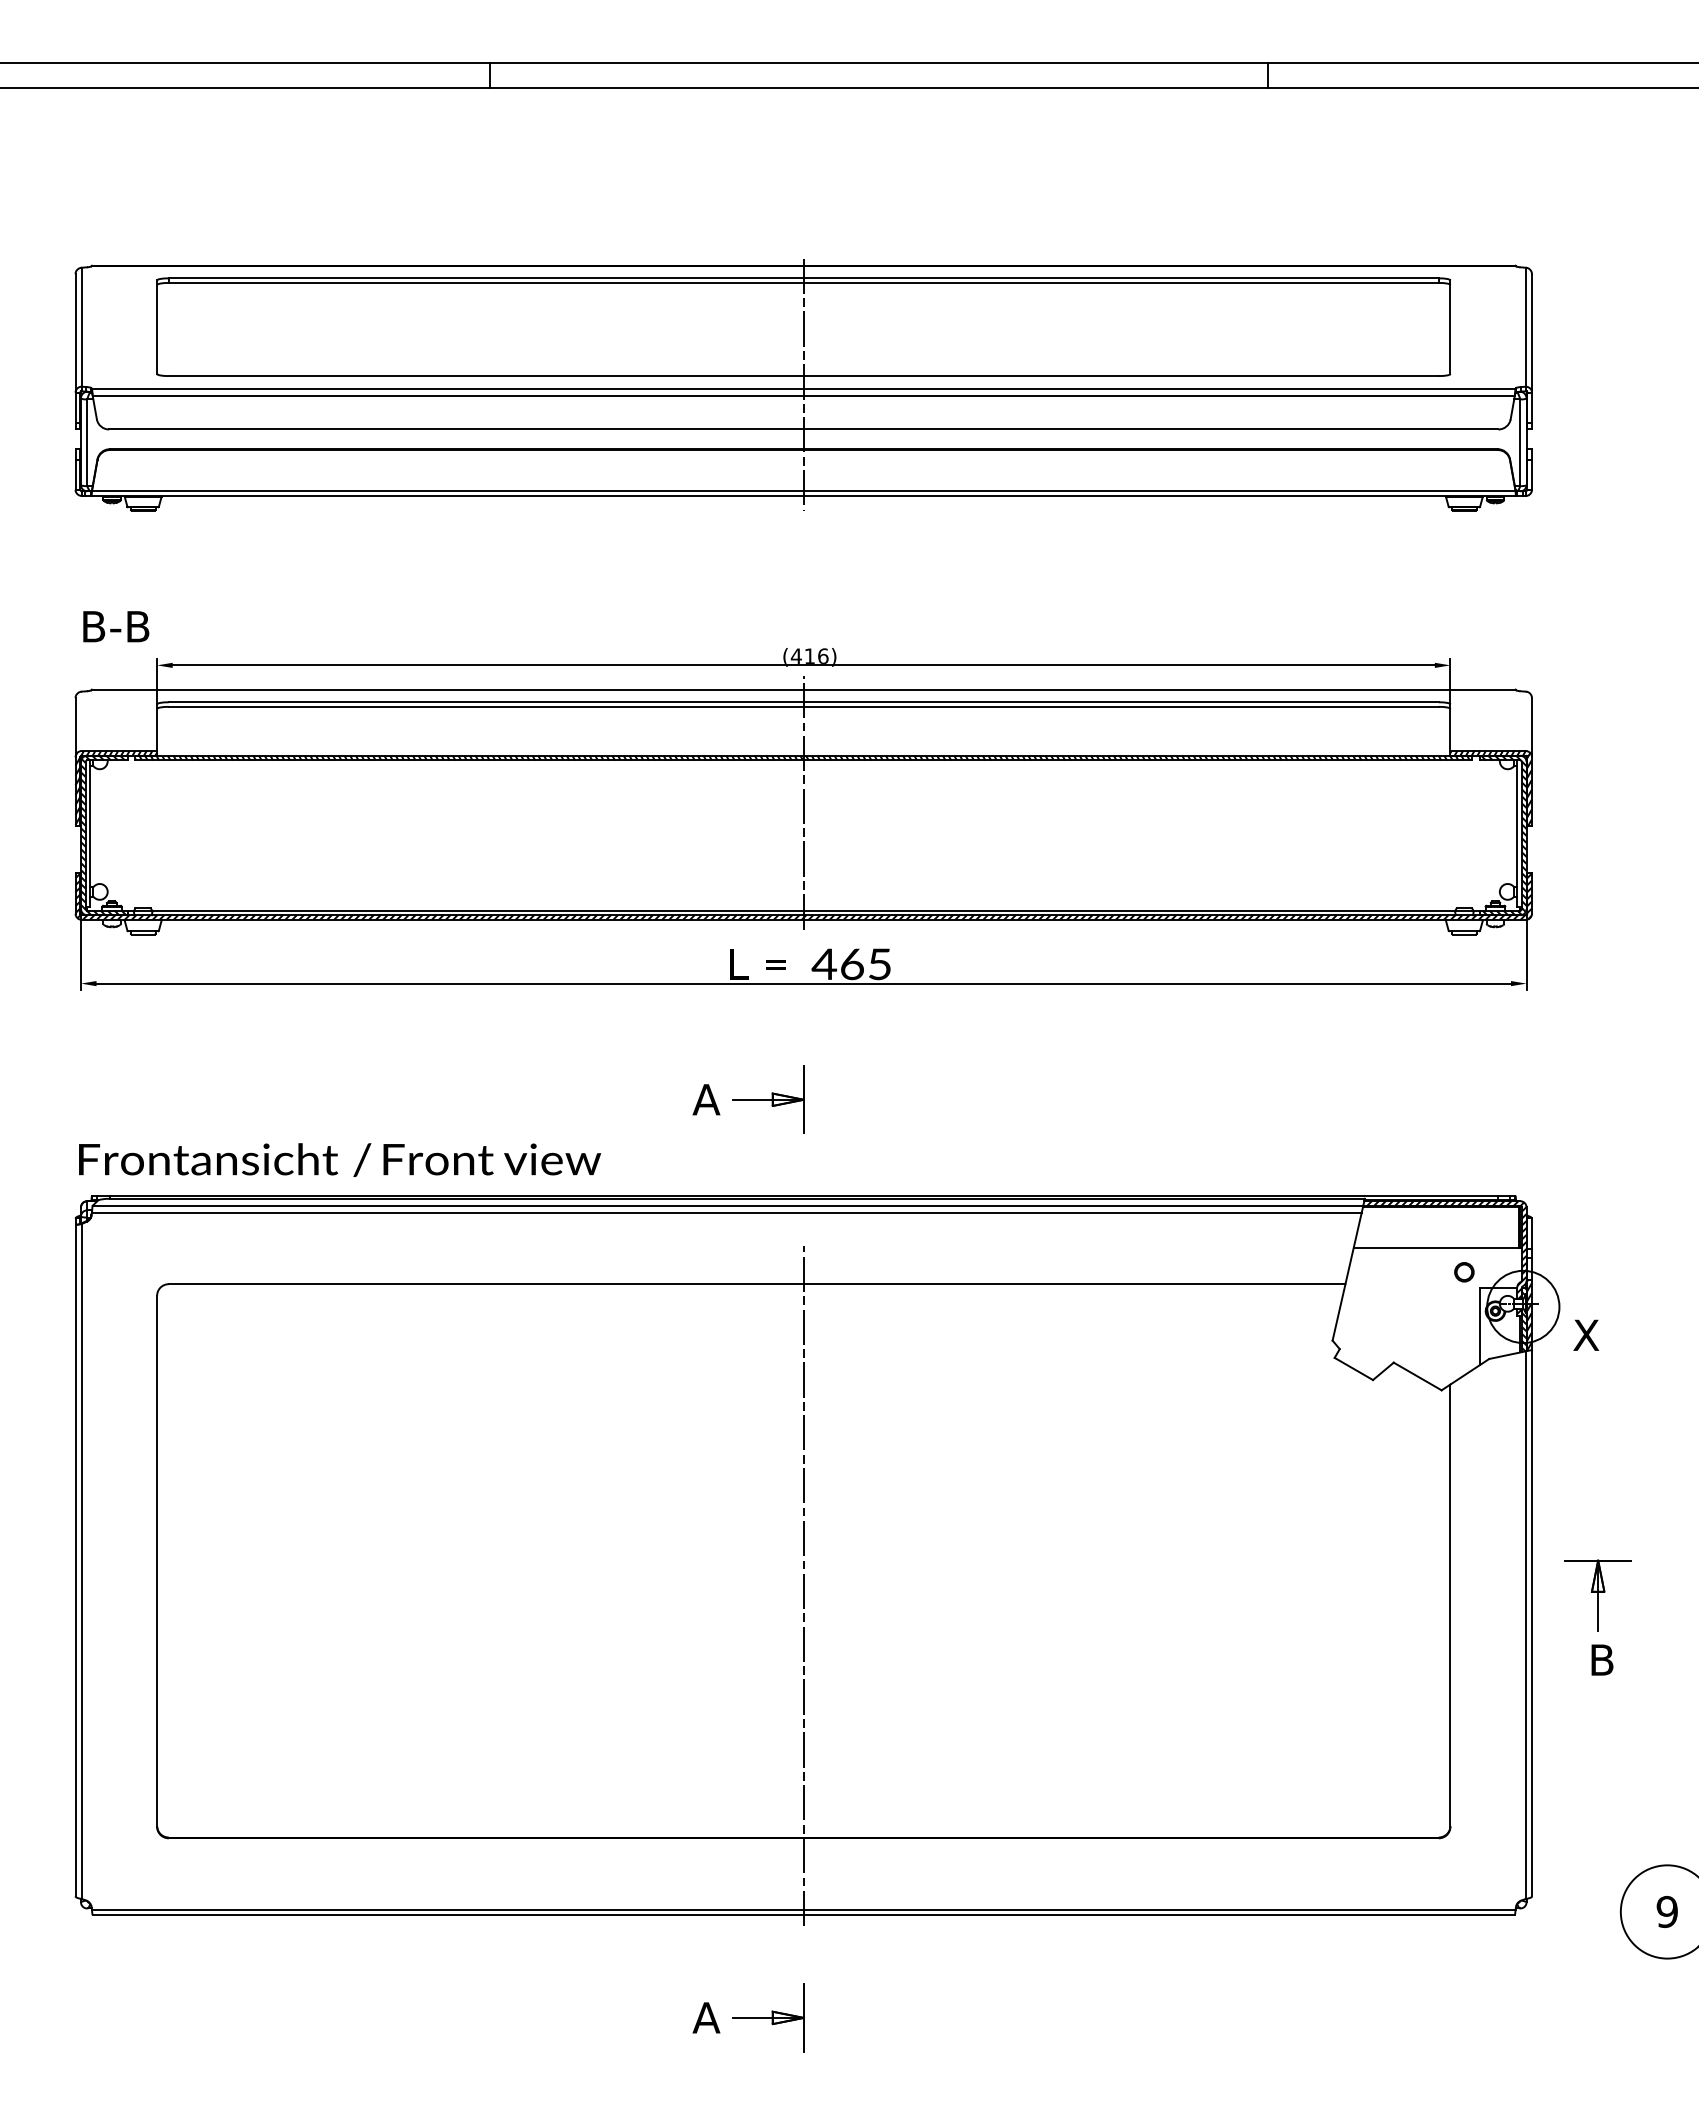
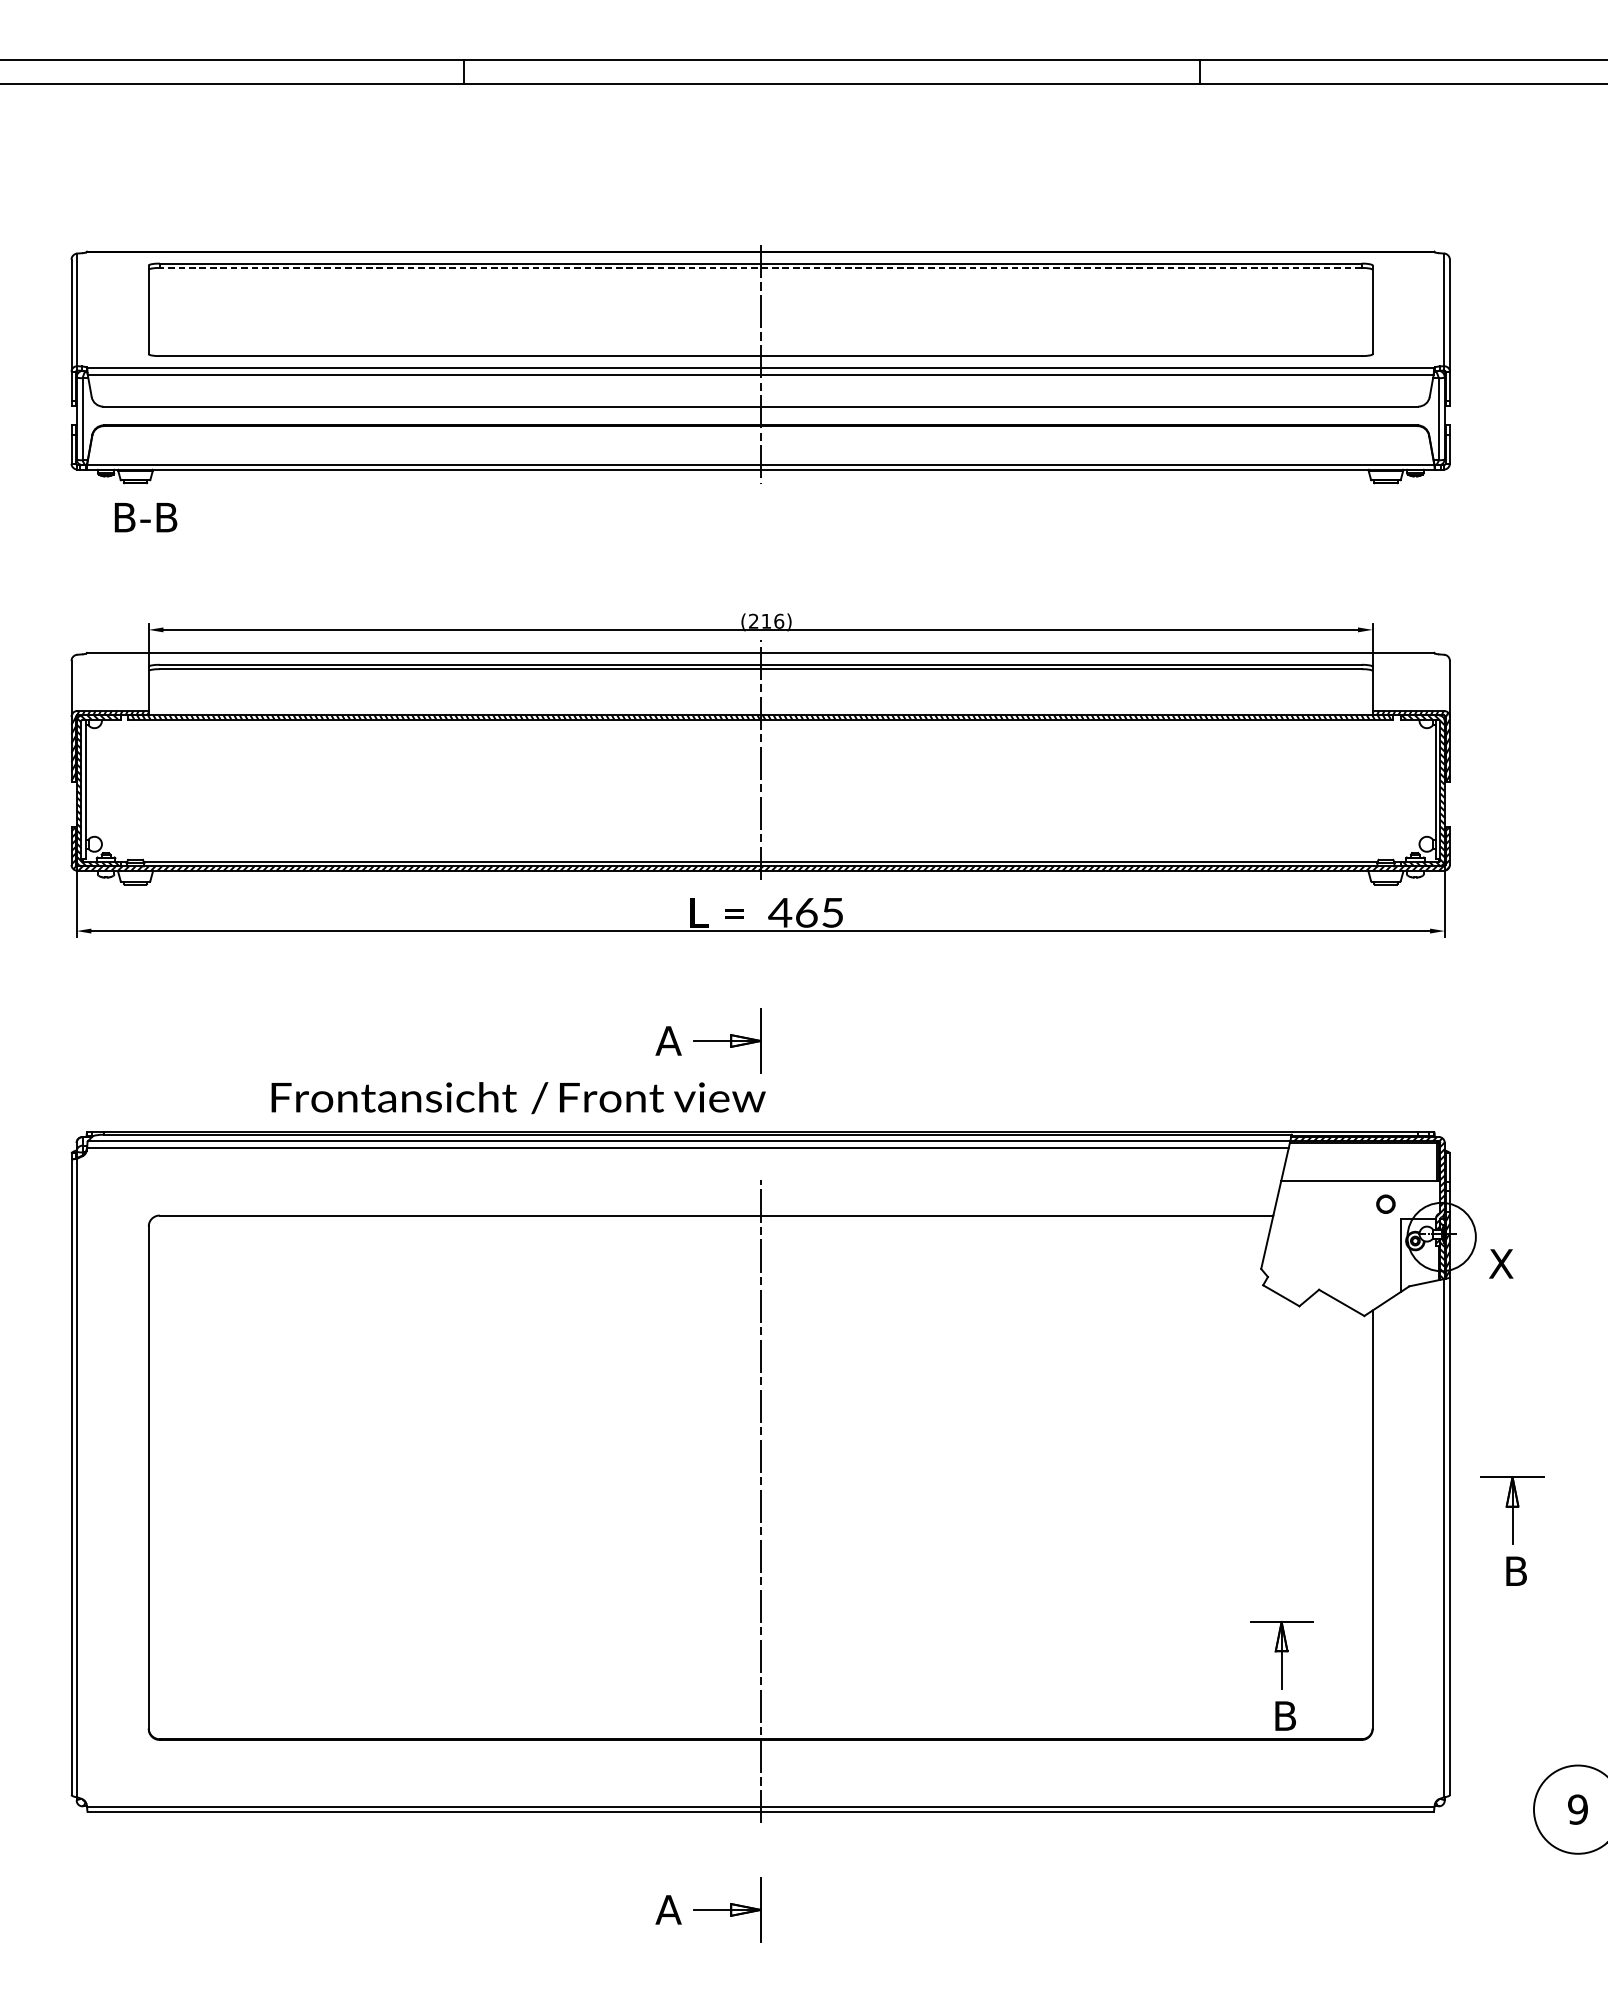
line: (803, 282) -> (760, 267), solid -> dashed
text: (116, 626) -> (146, 517), moved
text: (795, 655) -> (752, 620), (416) -> (216)
text: (340, 1159) -> (519, 1097), moved
part: (1353, 1770) -> (1280, 1675), added

